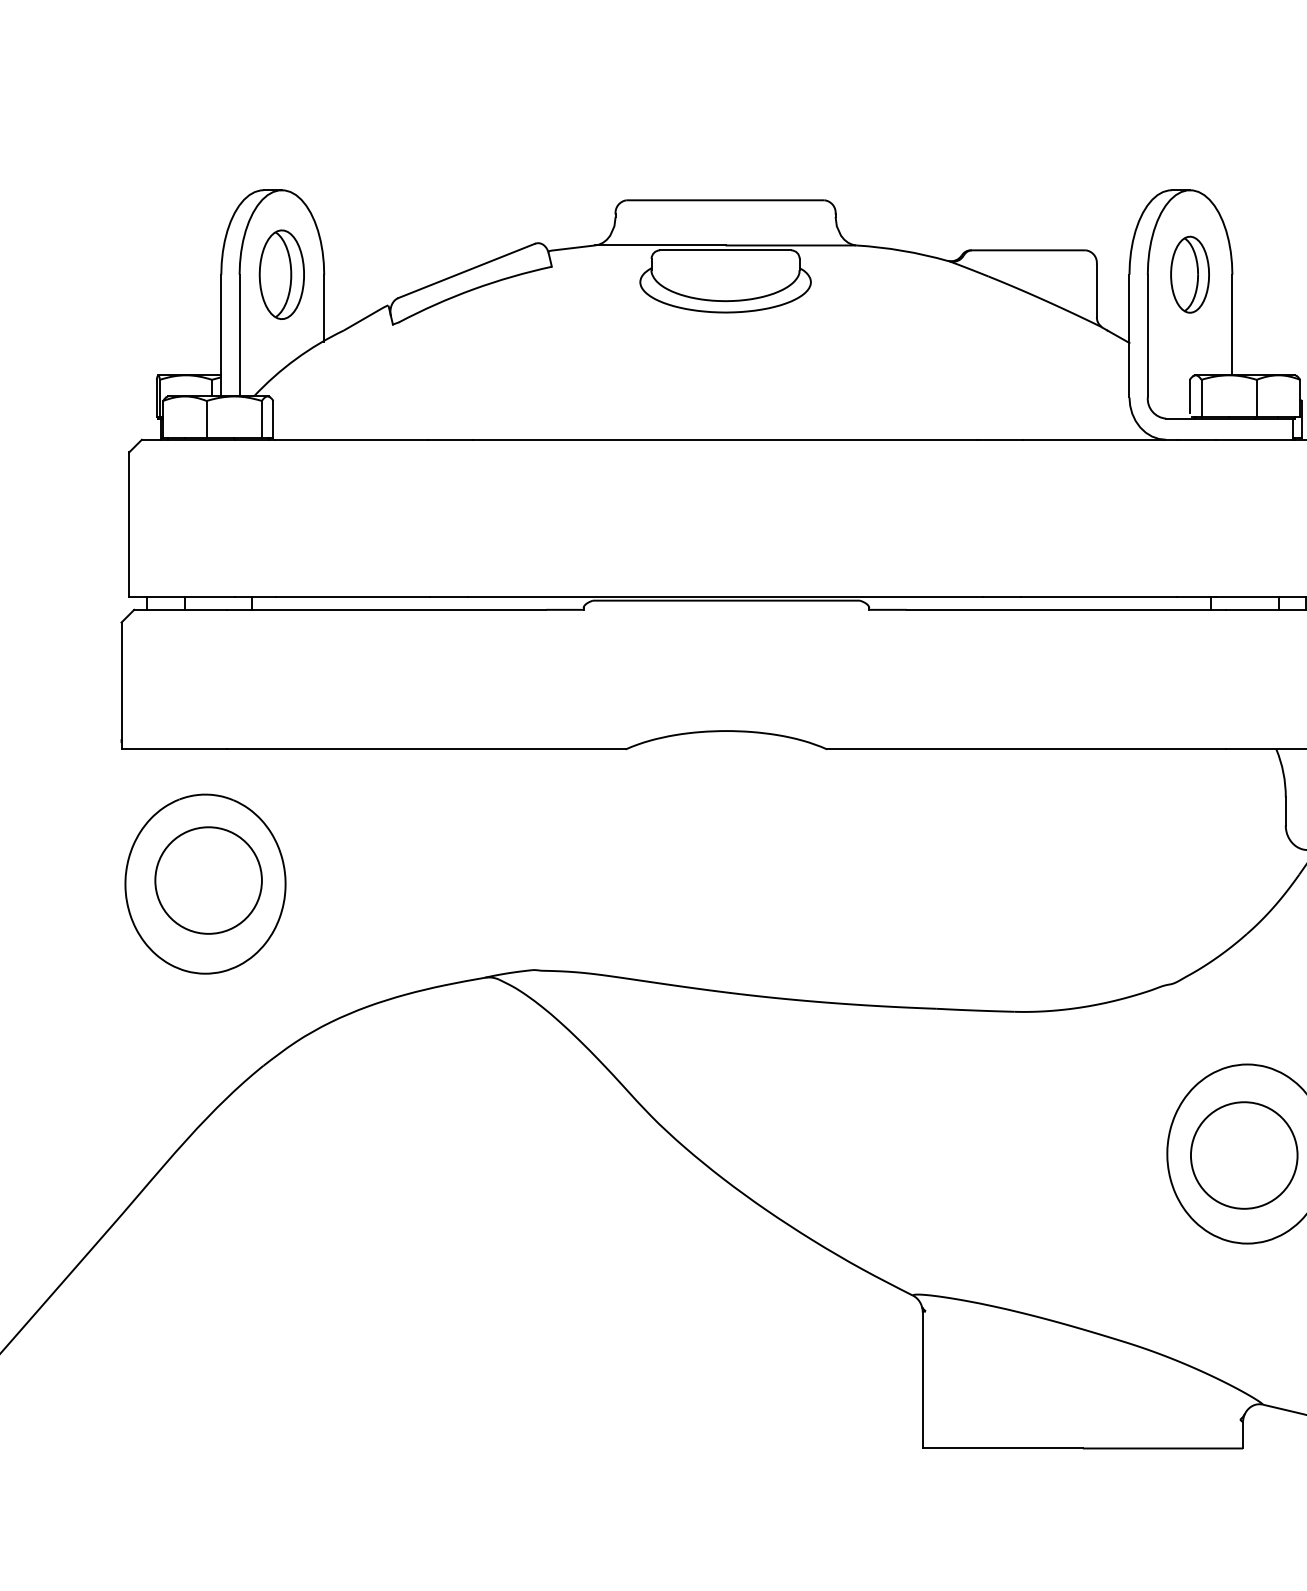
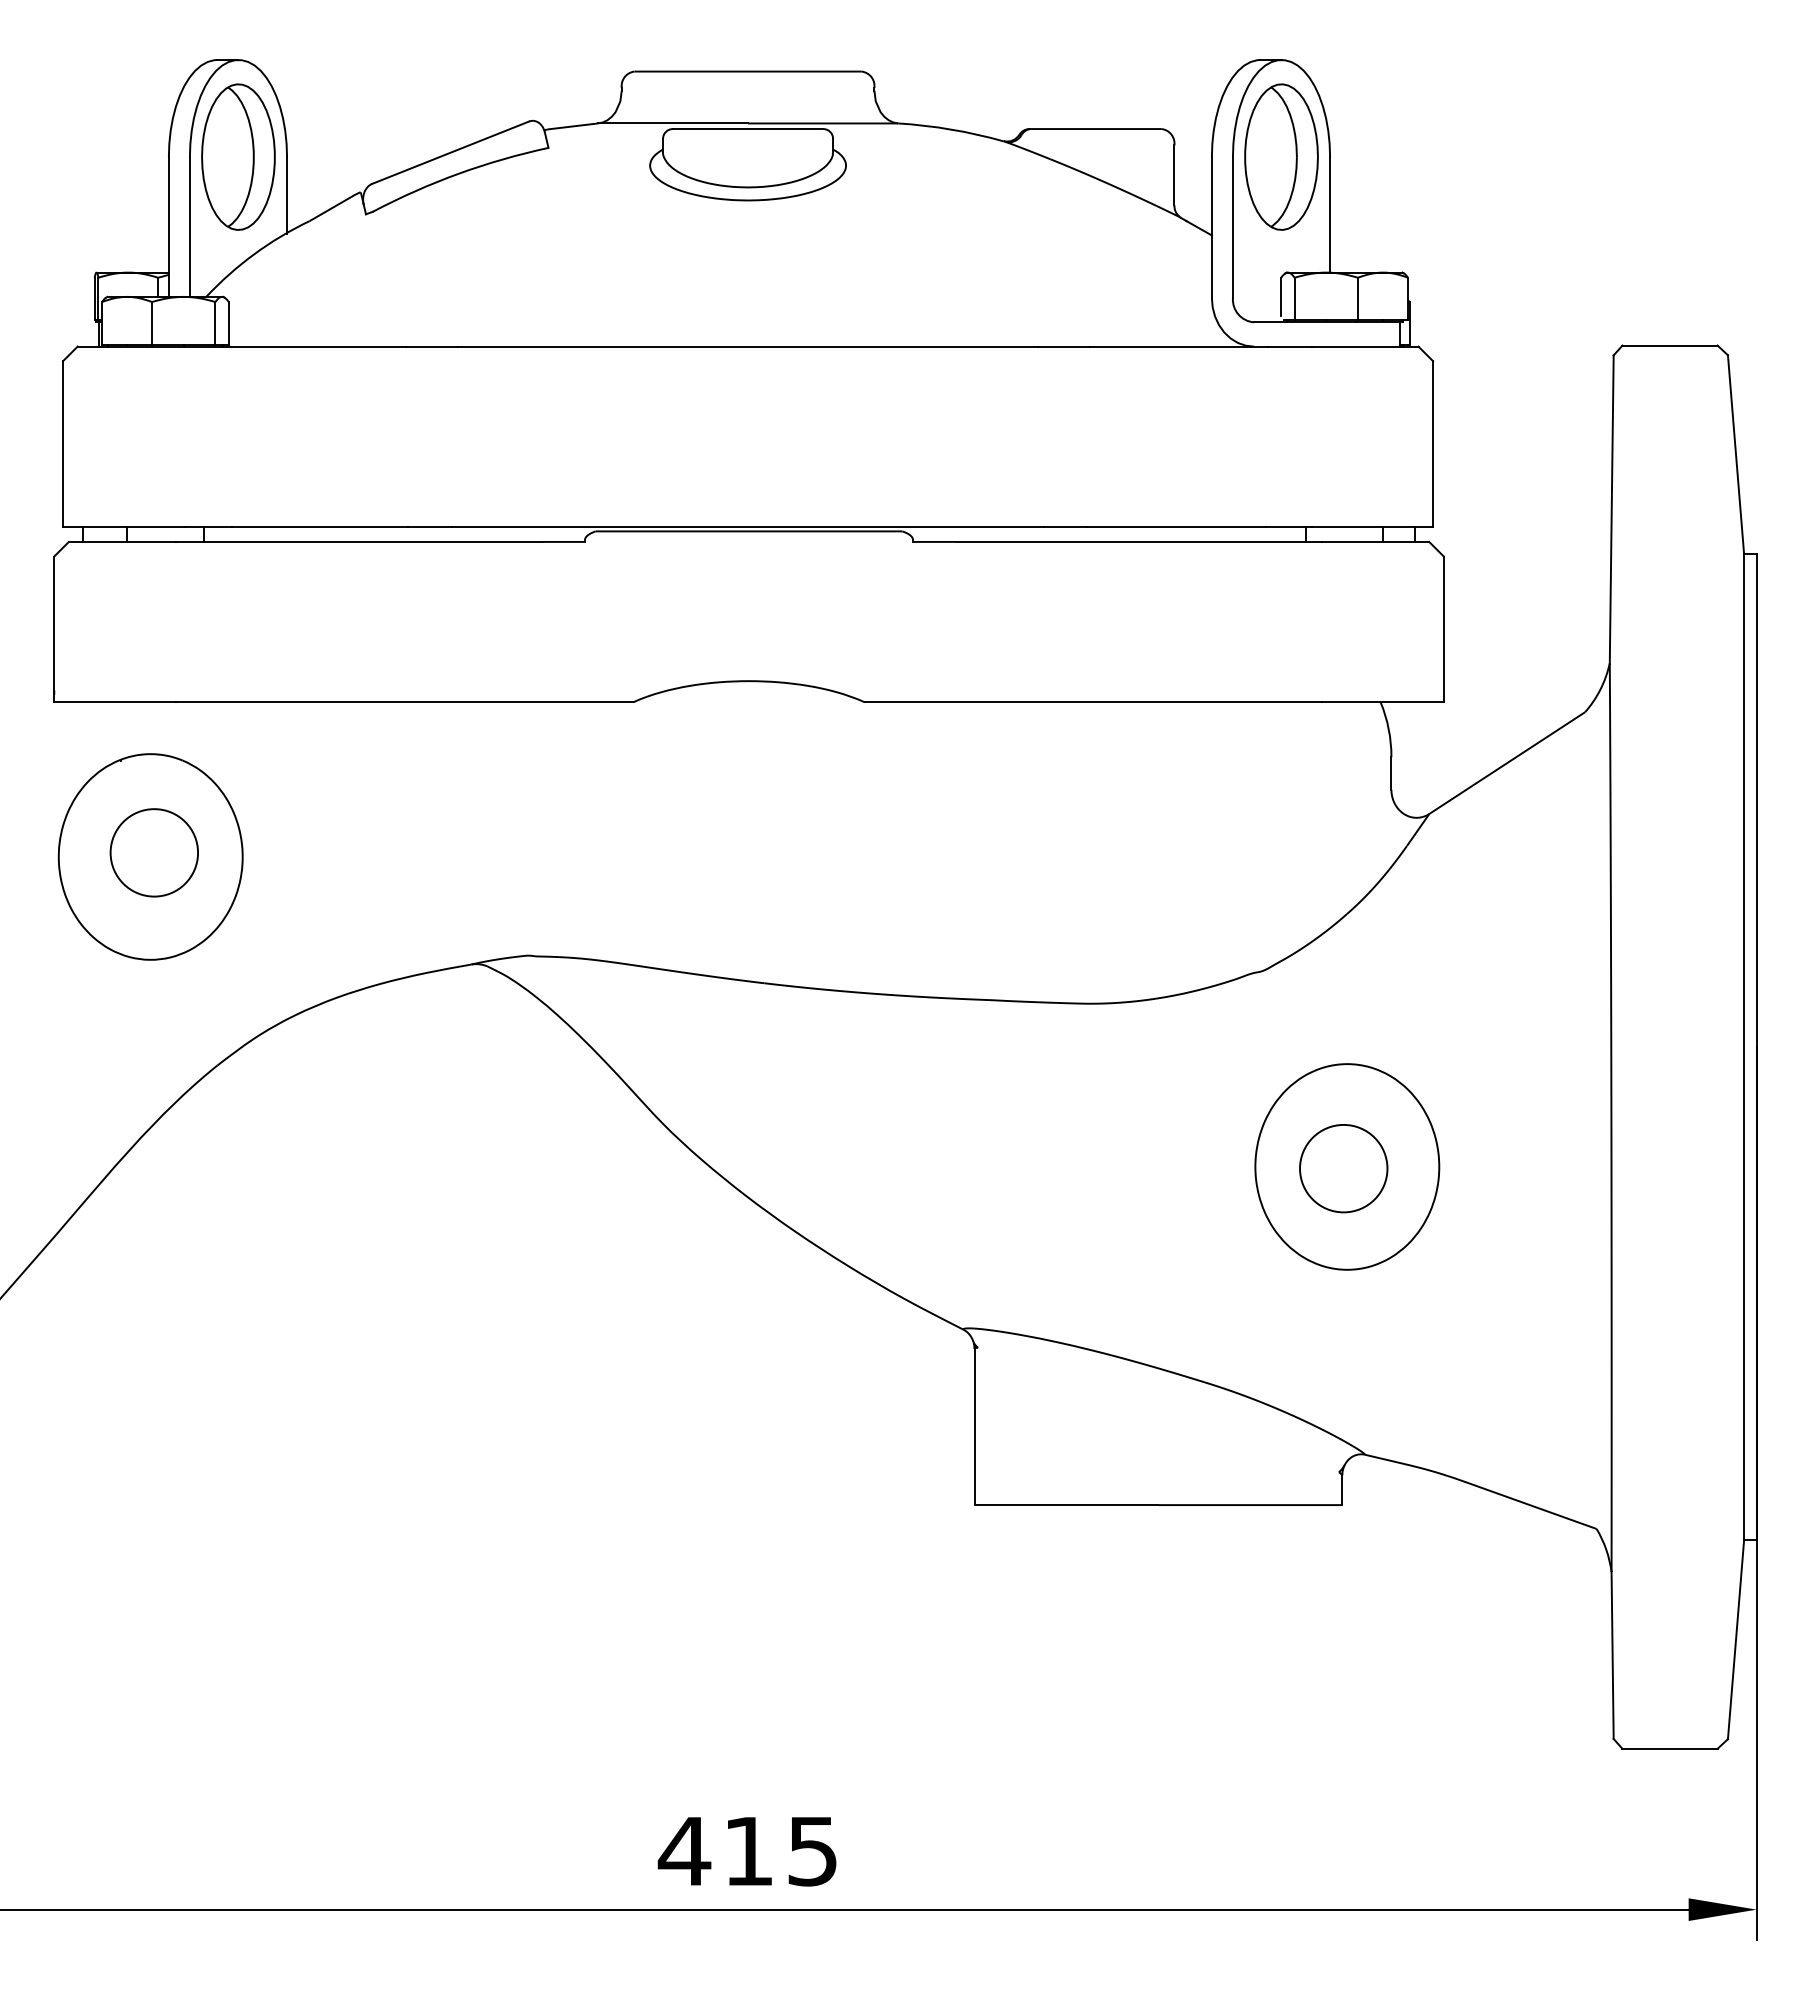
part: (281, 274) -> (238, 156), size x1.43
part: (1190, 274) -> (1281, 156), size x1.67
circle: (208, 880) -> (154, 852), size x0.71
circle: (1244, 1155) -> (1343, 1168), size x0.71

